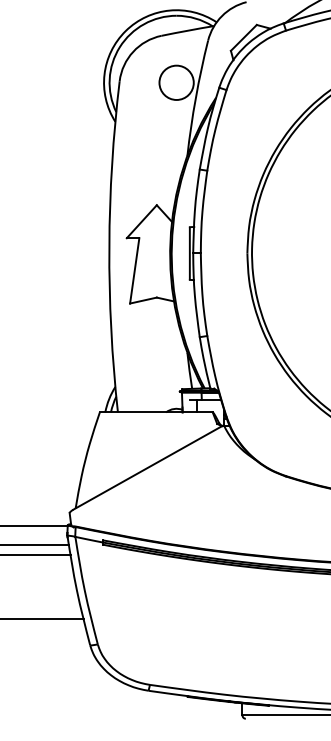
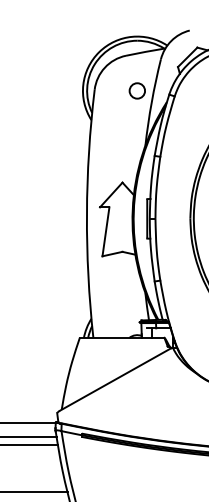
circle: (176, 82) -> (137, 90), size x0.6

